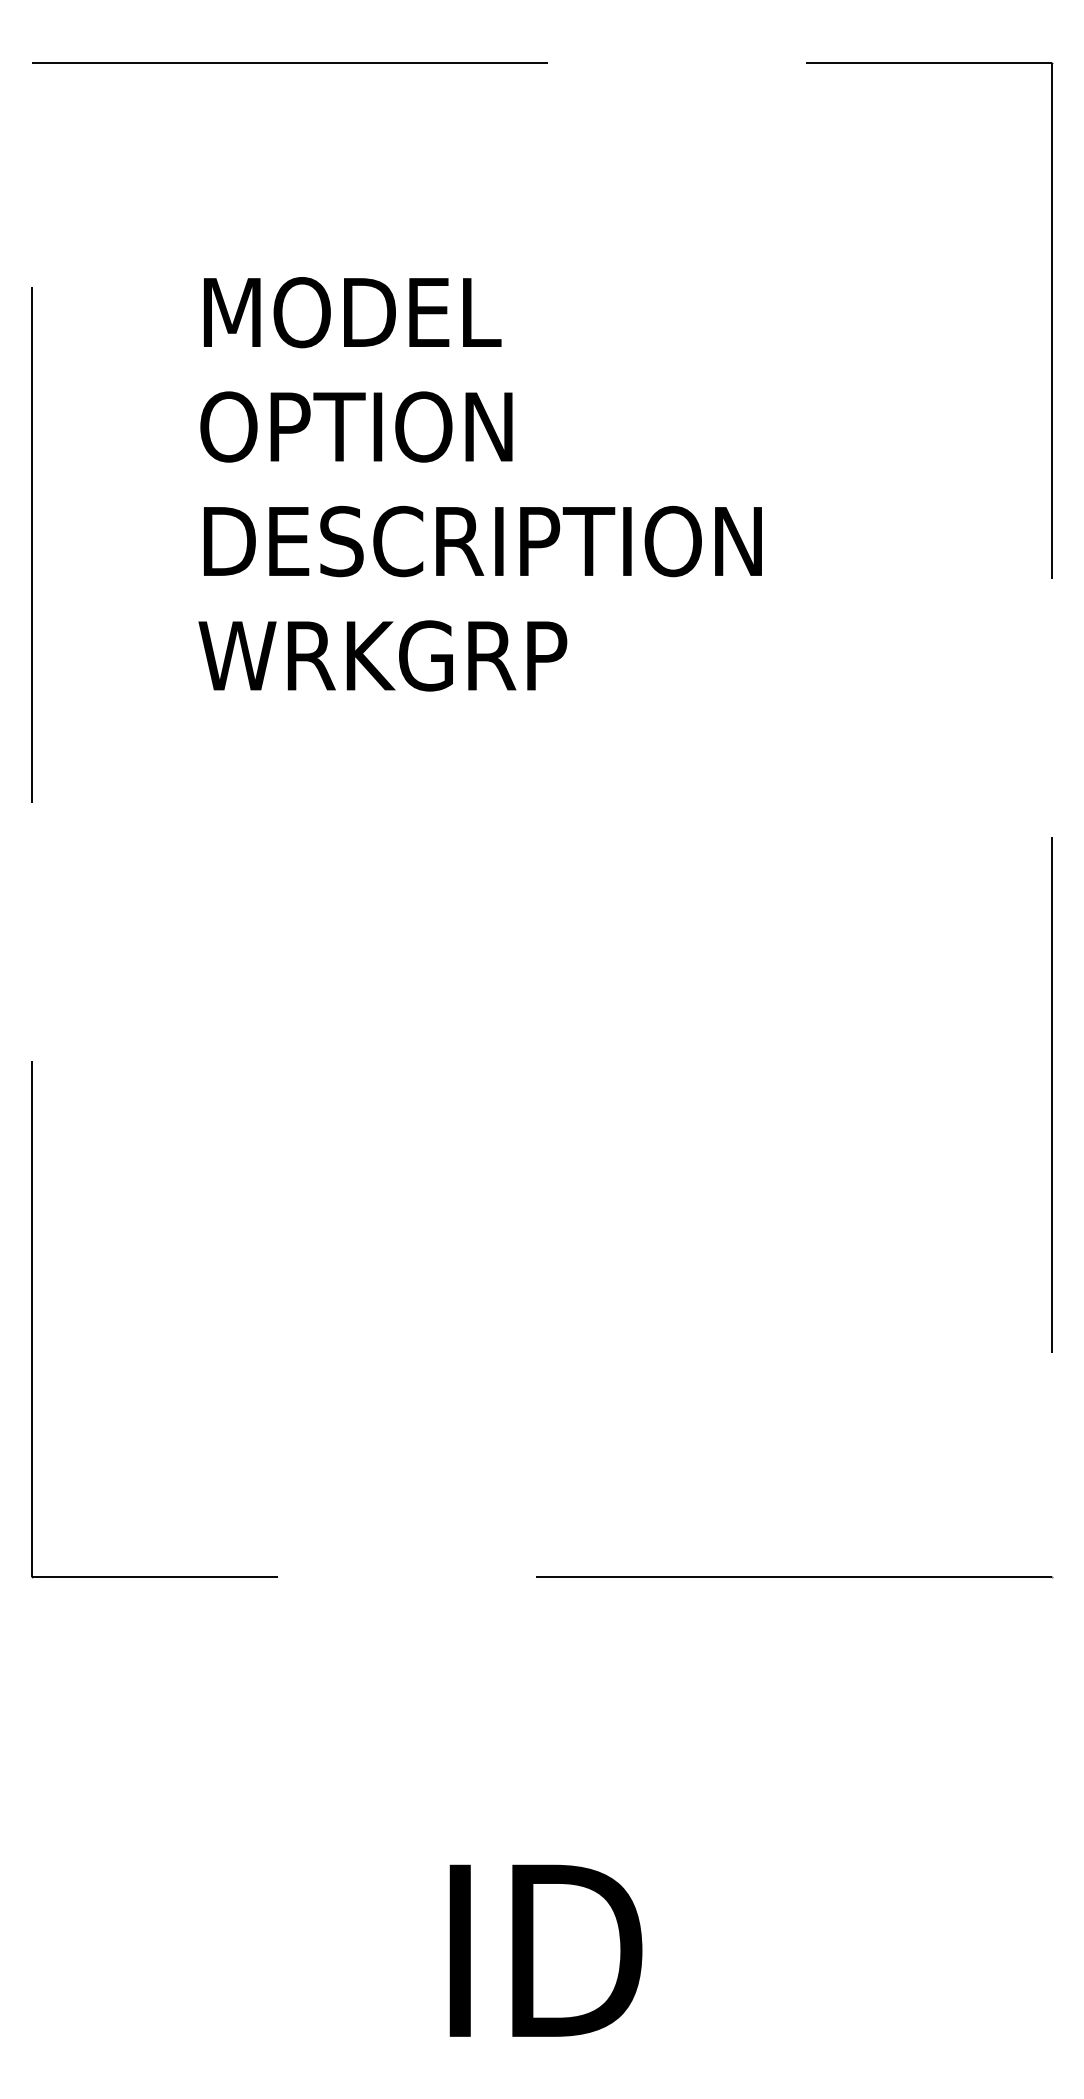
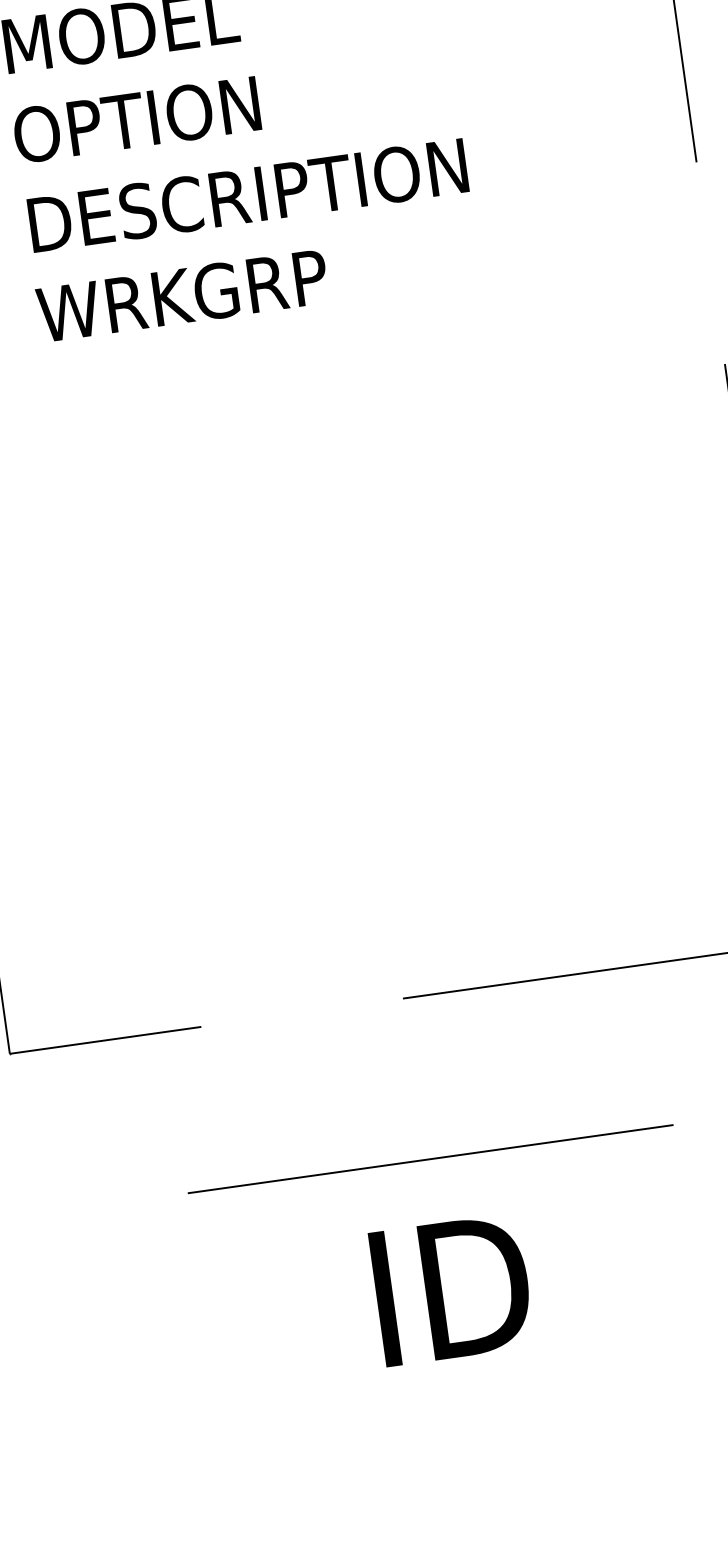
line: (541, 1783) -> (430, 1159), added

